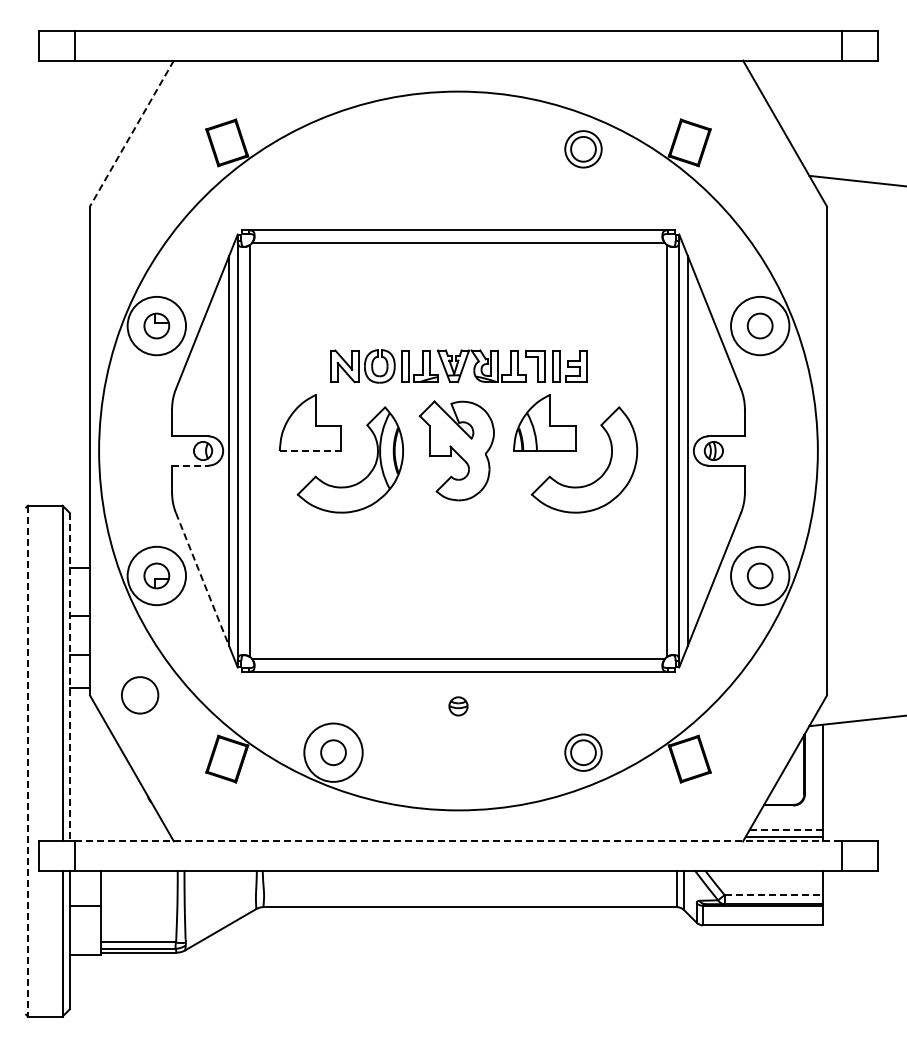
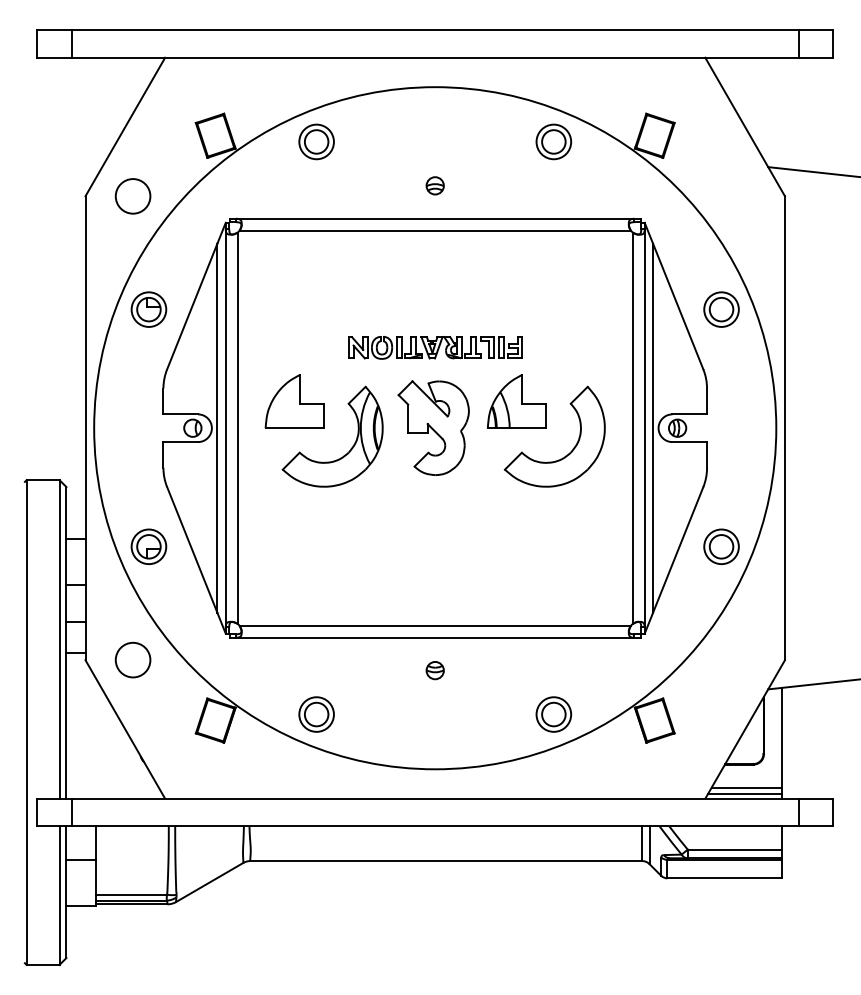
line: (131, 134) -> (124, 127), dashed -> solid
part: (333, 149) -> (316, 142), added
part: (458, 195) -> (435, 185), added
circle: (140, 206) -> (133, 196), added
circle: (156, 325) -> (148, 309), size x0.62
circle: (759, 325) -> (720, 309), size x0.62
part: (458, 365) -> (435, 347), size x0.71
line: (310, 451) -> (294, 428), dashed -> solid
line: (190, 465) -> (180, 441), dashed -> solid
circle: (156, 575) -> (148, 546), size x0.62
circle: (759, 575) -> (720, 546), size x0.62
line: (202, 579) -> (192, 550), dashed -> solid
line: (69, 677) -> (66, 643), dashed -> solid
circle: (333, 752) -> (316, 714), size x0.62
line: (27, 761) -> (26, 722), dashed -> solid
line: (786, 829) -> (746, 787), dashed -> solid
line: (458, 841) -> (435, 798), dashed -> solid
line: (774, 895) -> (735, 850), dashed -> solid

